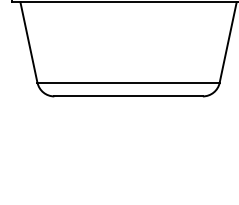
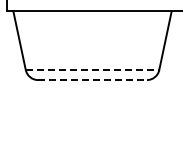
line: (128, 83) -> (92, 70), solid -> dashed
line: (129, 97) -> (93, 80), solid -> dashed

